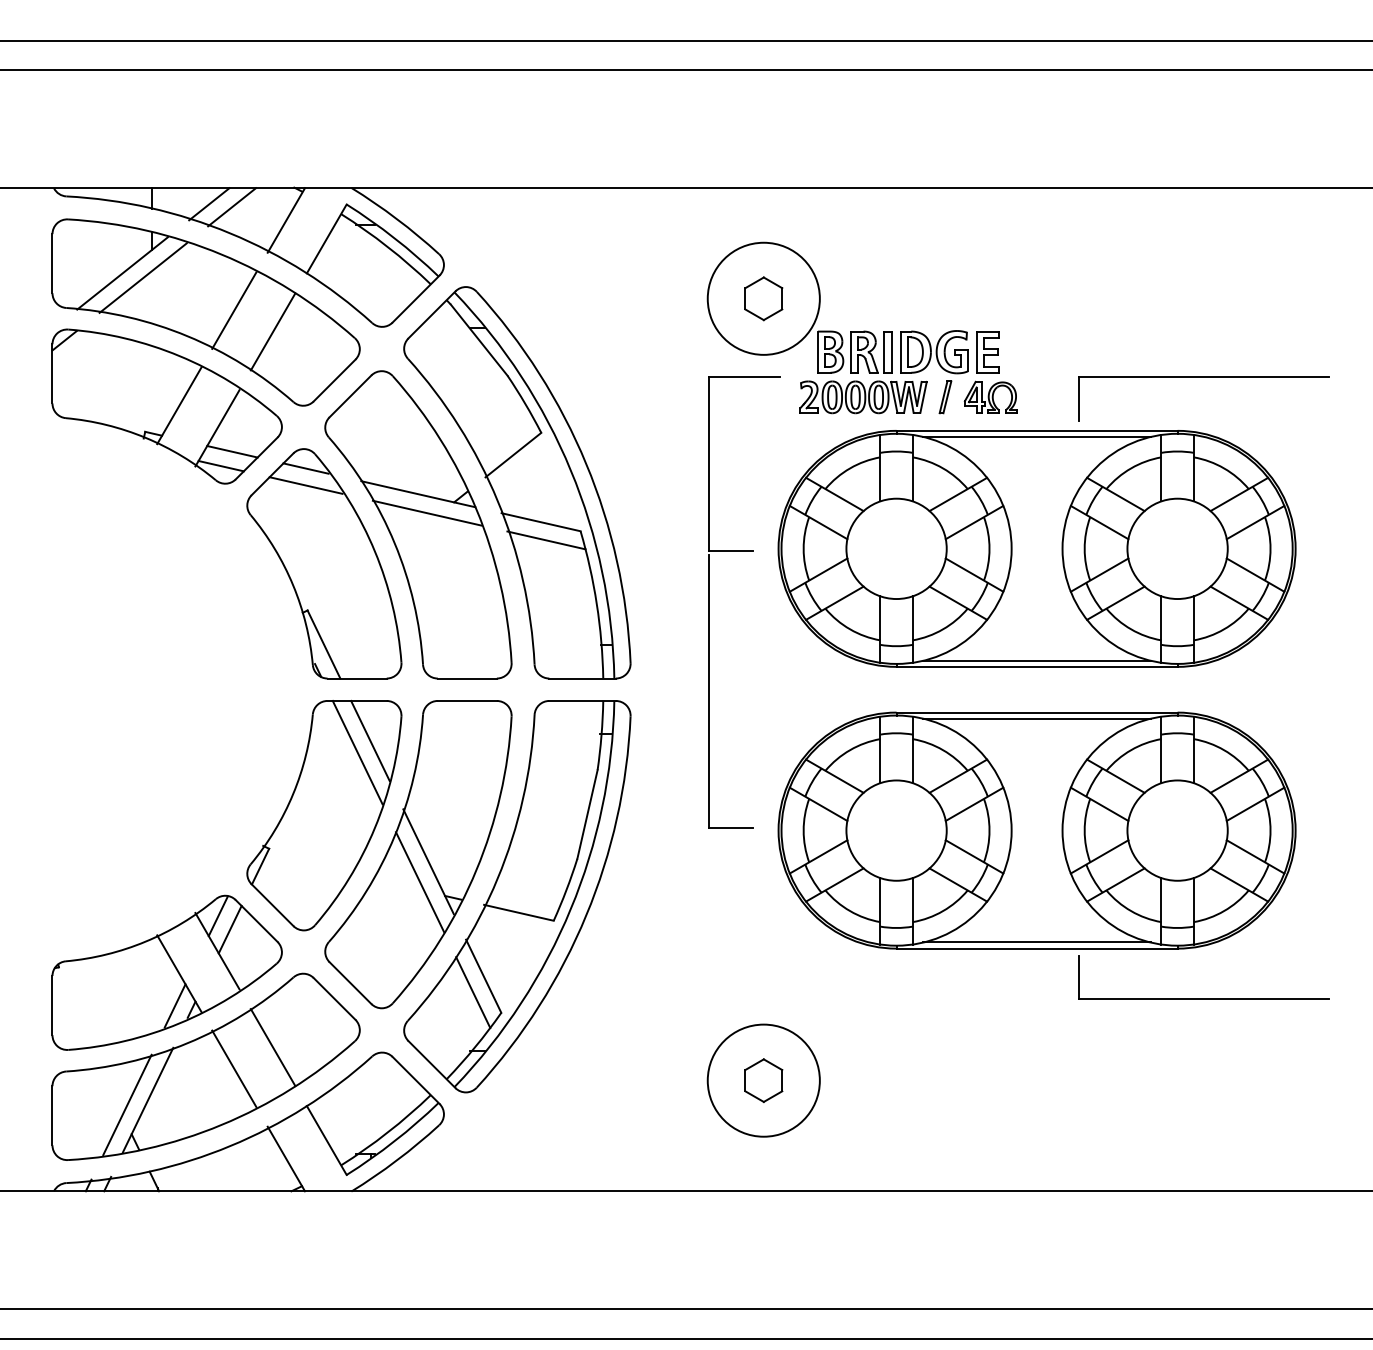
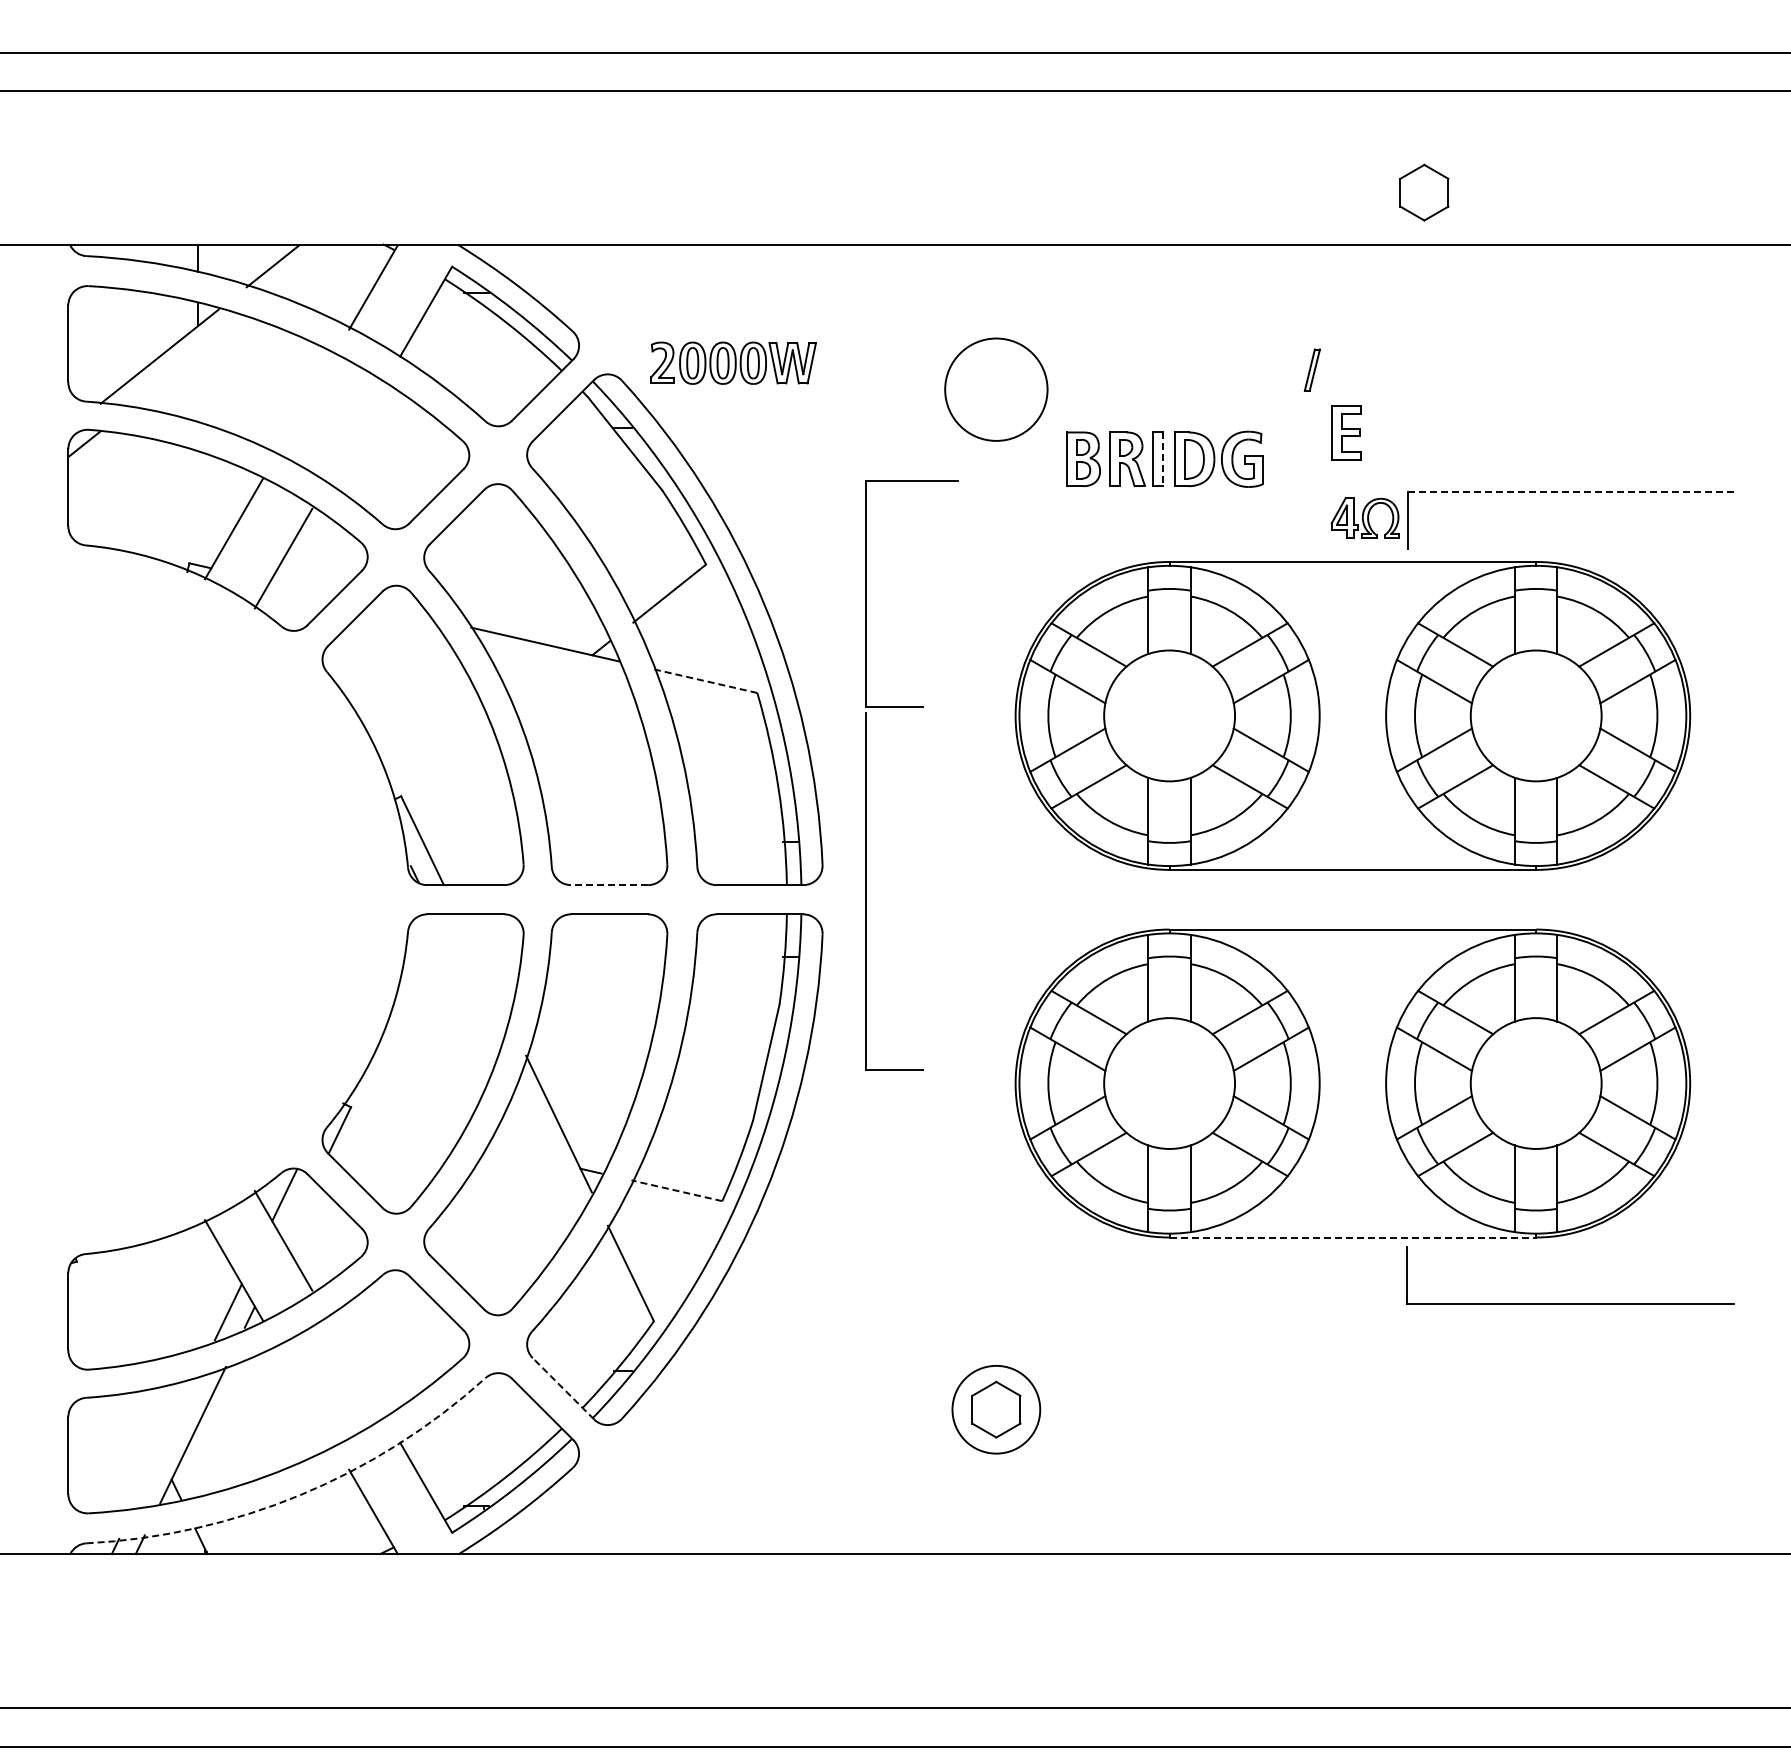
line: (231, 207) -> (302, 270), removed
line: (143, 277) -> (186, 362), removed
circle: (763, 298) -> (996, 389), size x0.7
part: (763, 298) -> (1424, 192), moved
line: (234, 310) -> (305, 405), removed
line: (273, 331) -> (356, 432), removed
part: (987, 351) -> (1346, 432), moved
line: (891, 352) -> (1163, 459), solid -> dashed
line: (1203, 377) -> (1570, 492), solid -> dashed
part: (863, 396) -> (733, 362), moved
part: (944, 396) -> (1311, 369), moved
part: (990, 396) -> (1364, 517), moved
line: (1036, 437) -> (1352, 570), removed
line: (232, 451) -> (303, 588), removed
line: (220, 465) -> (287, 607), removed
line: (305, 468) -> (398, 610), removed
line: (305, 485) -> (398, 633), removed
line: (427, 513) -> (557, 669), removed
line: (540, 522) -> (705, 681), solid -> dashed
line: (546, 540) -> (712, 704), removed
part: (709, 602) -> (866, 775), moved
line: (1036, 660) -> (1352, 861), removed
line: (467, 678) -> (609, 885), solid -> dashed
line: (1036, 718) -> (1352, 937), removed
line: (370, 740) -> (483, 966), removed
line: (357, 752) -> (466, 981), removed
line: (419, 881) -> (547, 1150), removed
line: (518, 912) -> (676, 1190), solid -> dashed
line: (230, 929) -> (300, 1212), removed
line: (1036, 942) -> (1352, 1229), removed
line: (1037, 948) -> (1353, 1237), solid -> dashed
line: (473, 992) -> (617, 1294), removed
line: (273, 1047) -> (356, 1366), removed
line: (432, 1064) -> (563, 1388), solid -> dashed
line: (234, 1068) -> (305, 1394), removed
circle: (763, 1080) -> (996, 1409), size x0.6
line: (126, 1105) -> (165, 1441), removed
arc: (230, 1146) -> (300, 1495), solid -> dashed

